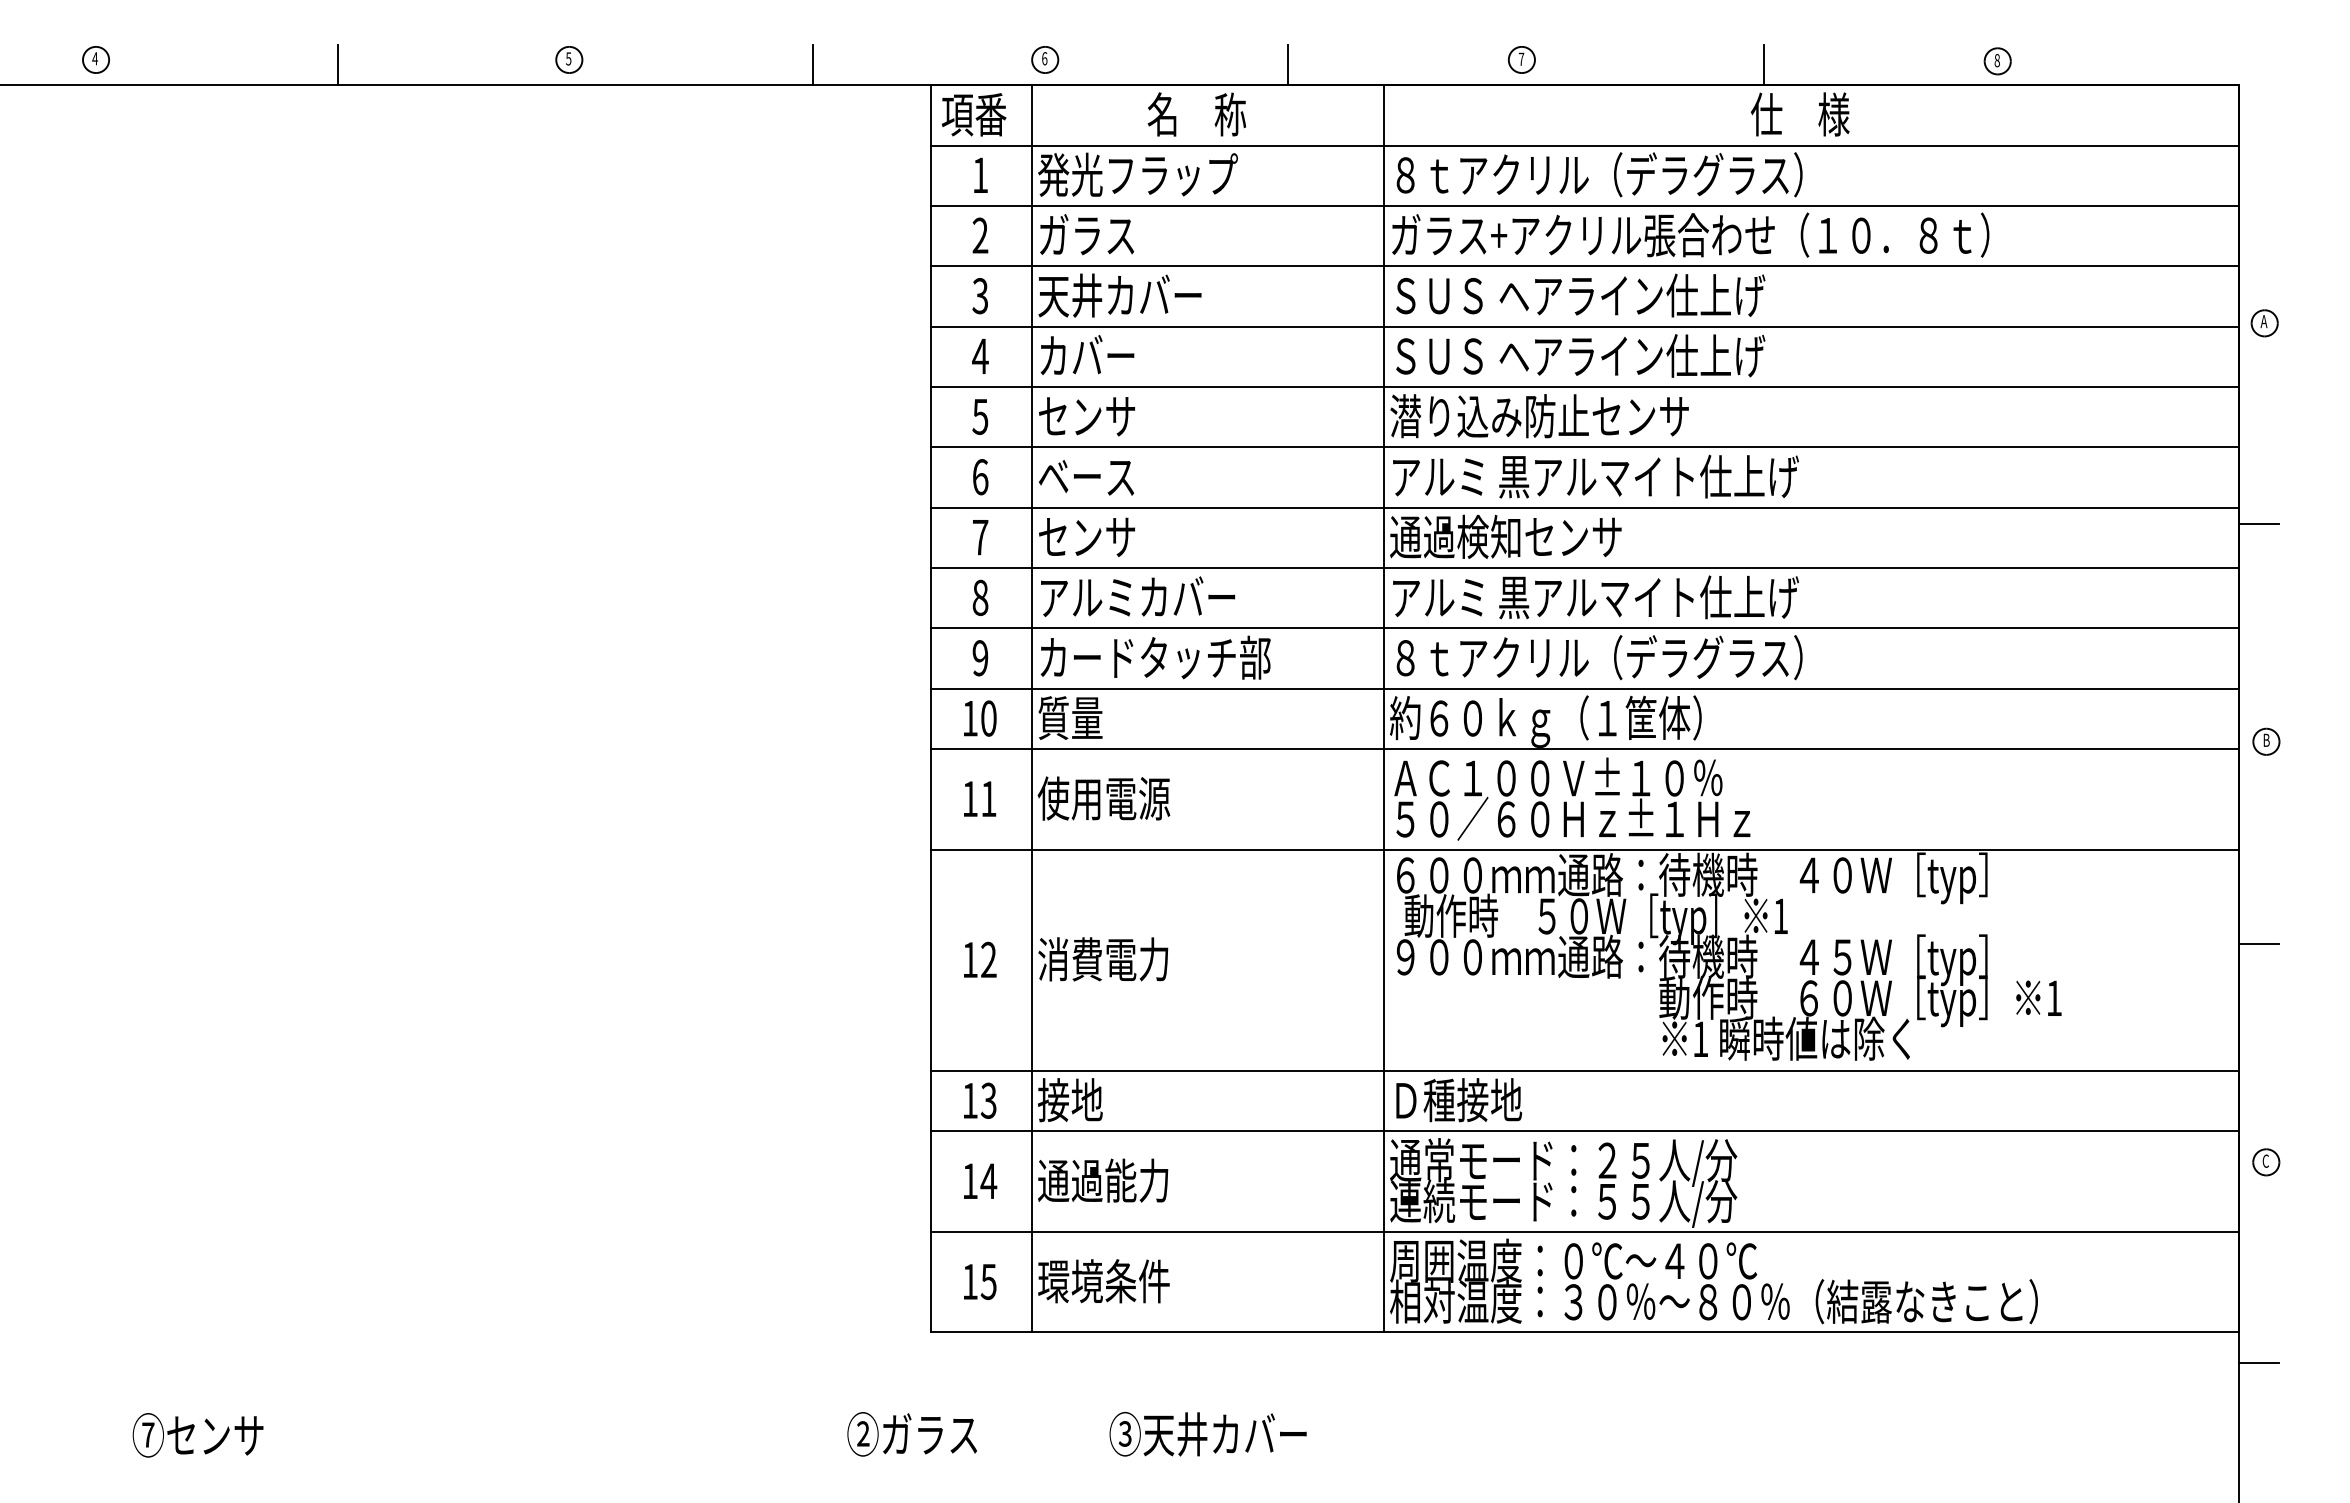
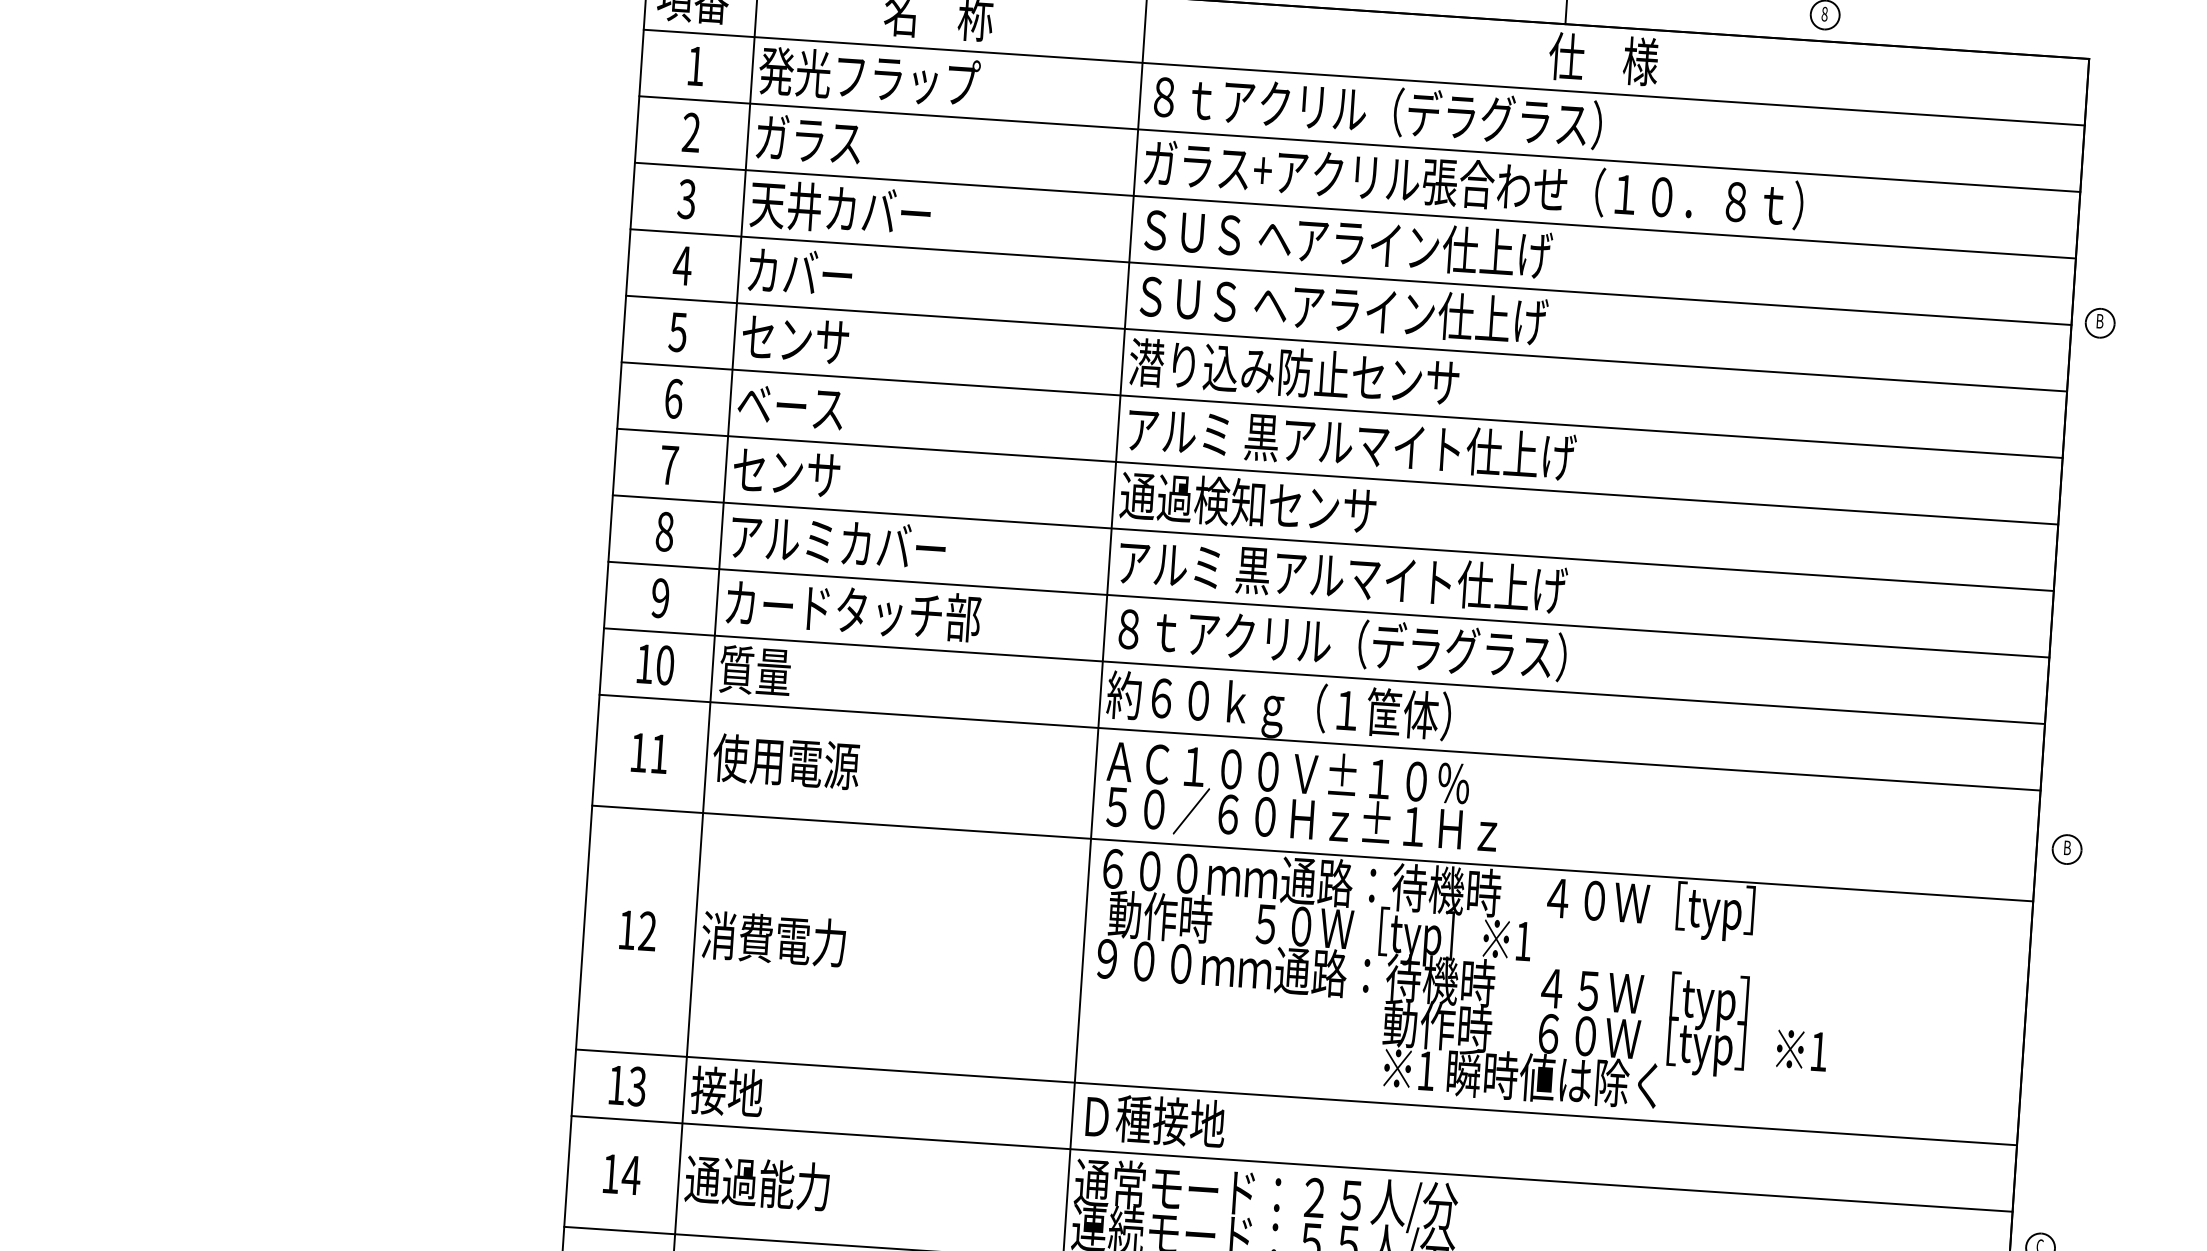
text: (2263, 321) -> (2099, 321), A -> B
line: (2258, 524) -> (2078, 544), removed
part: (2266, 741) -> (2067, 849), moved
line: (2258, 943) -> (2047, 1006), removed

